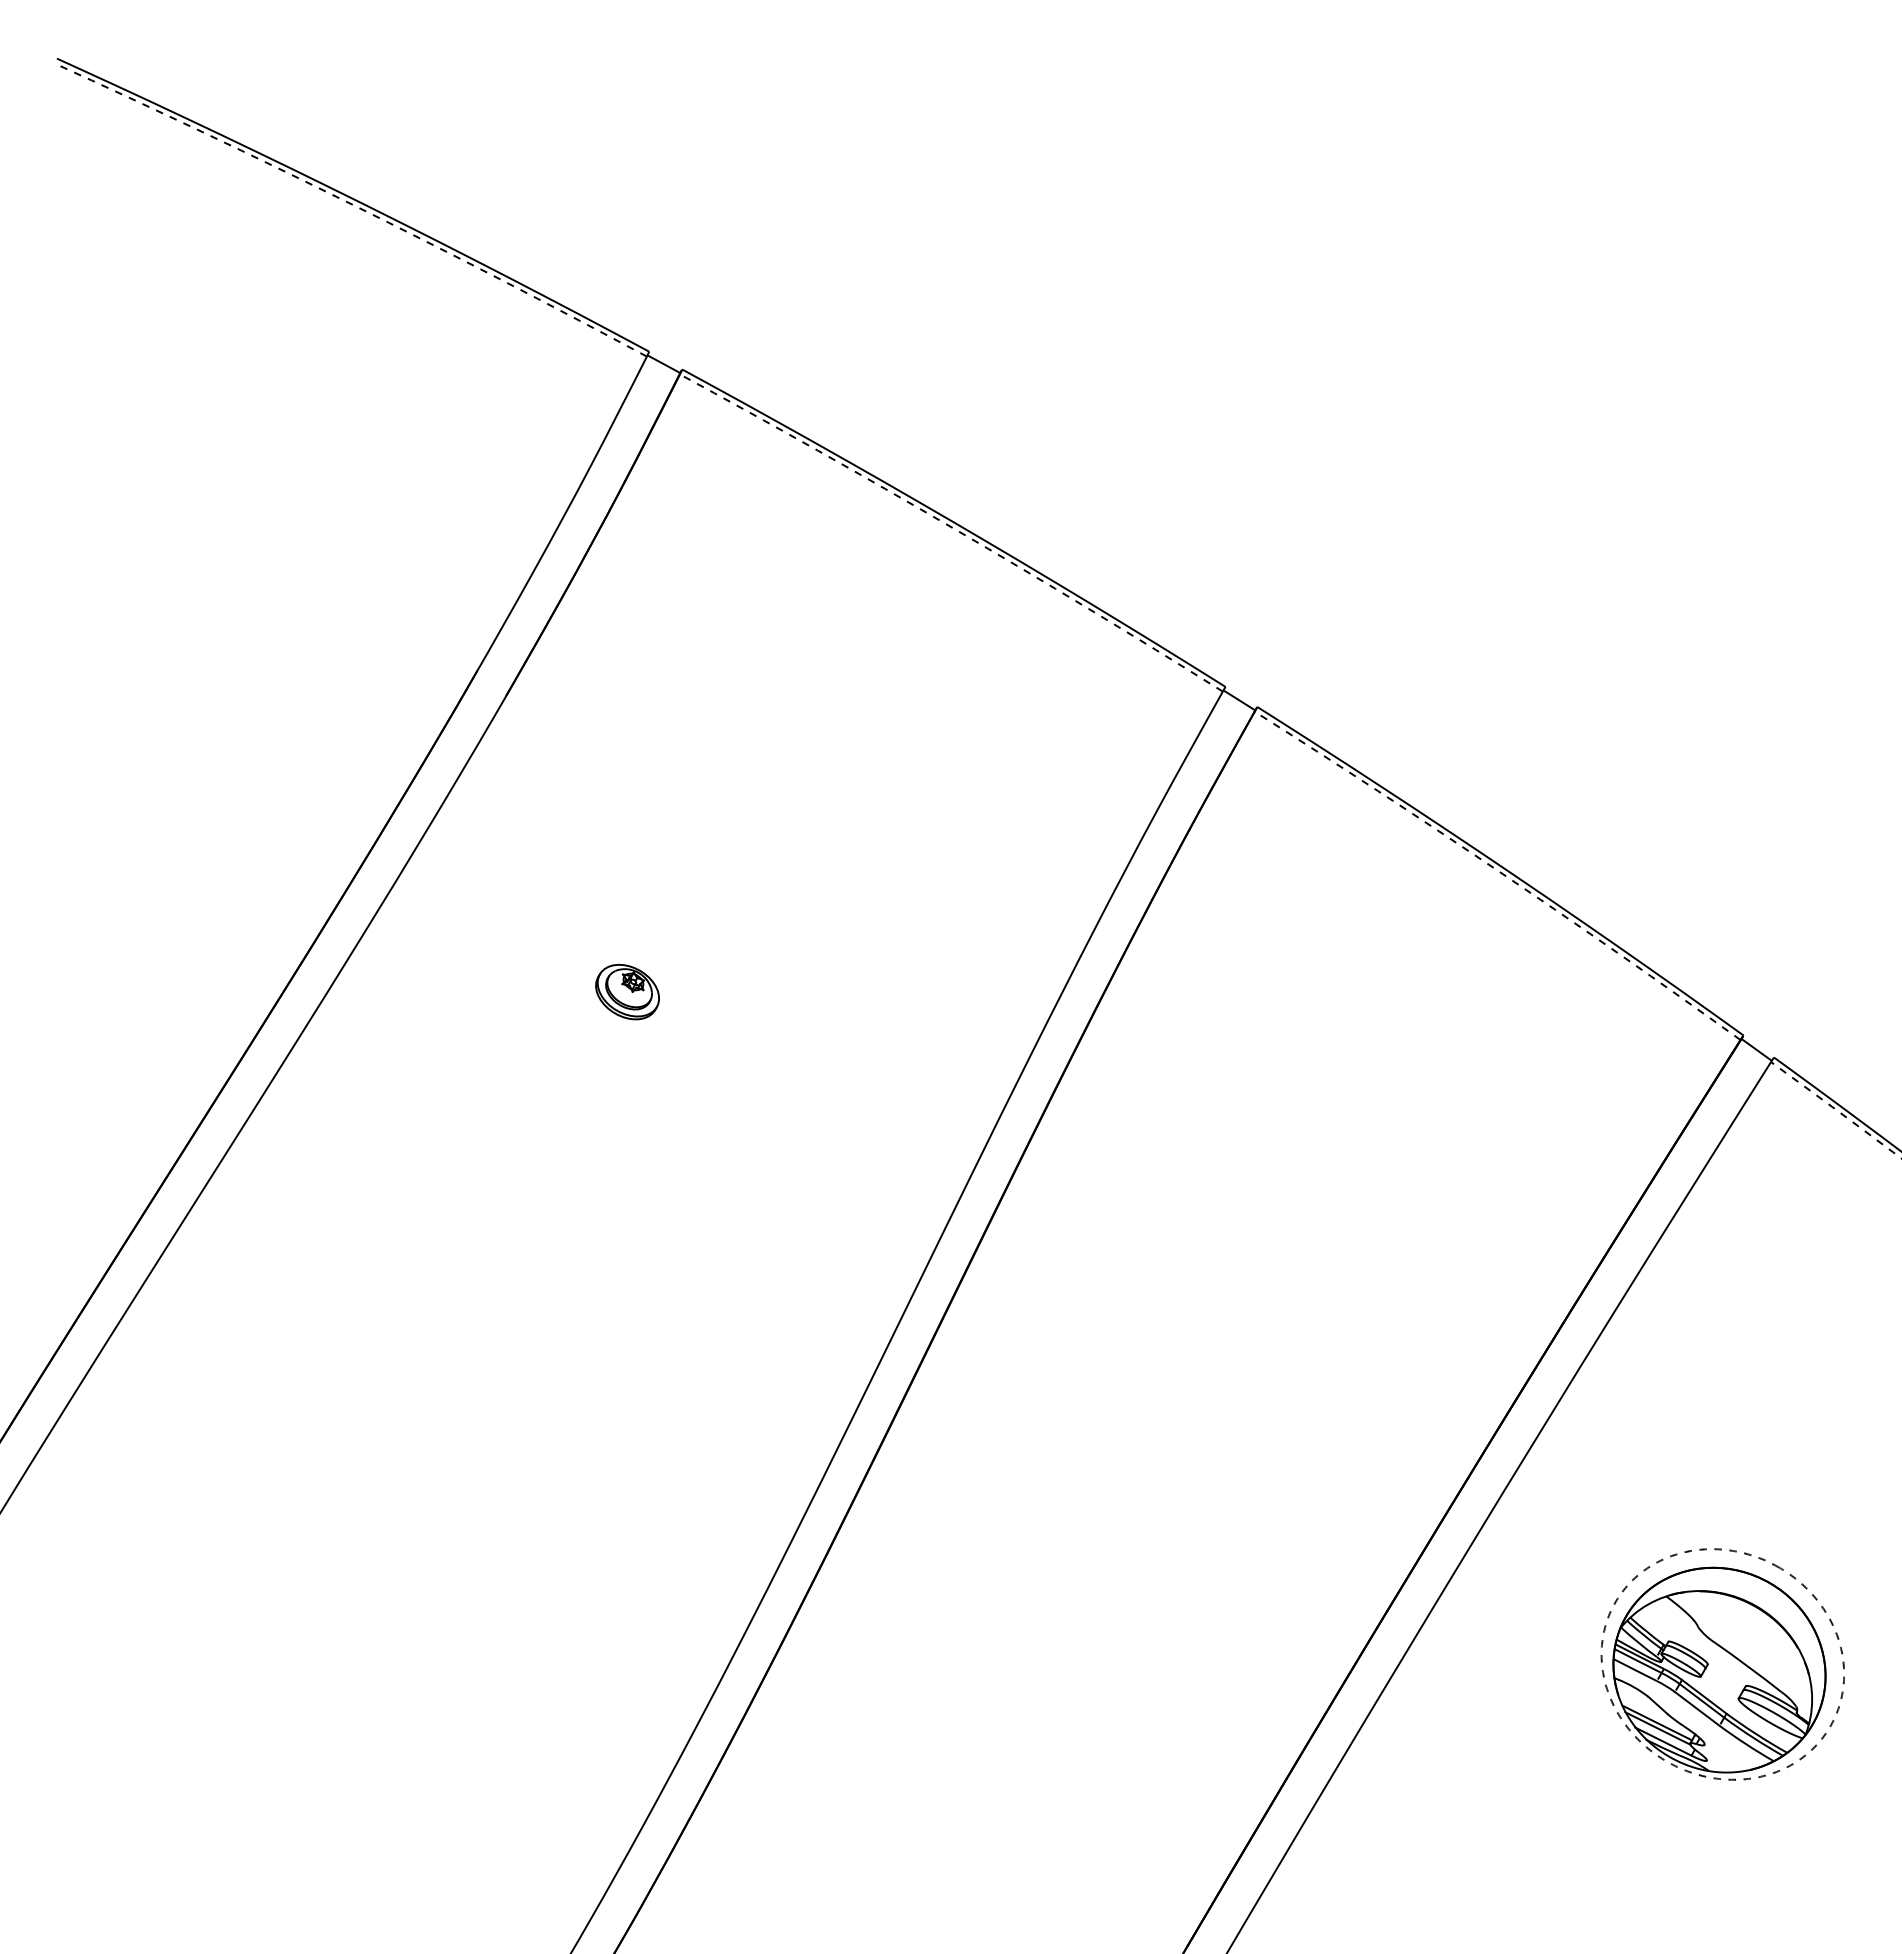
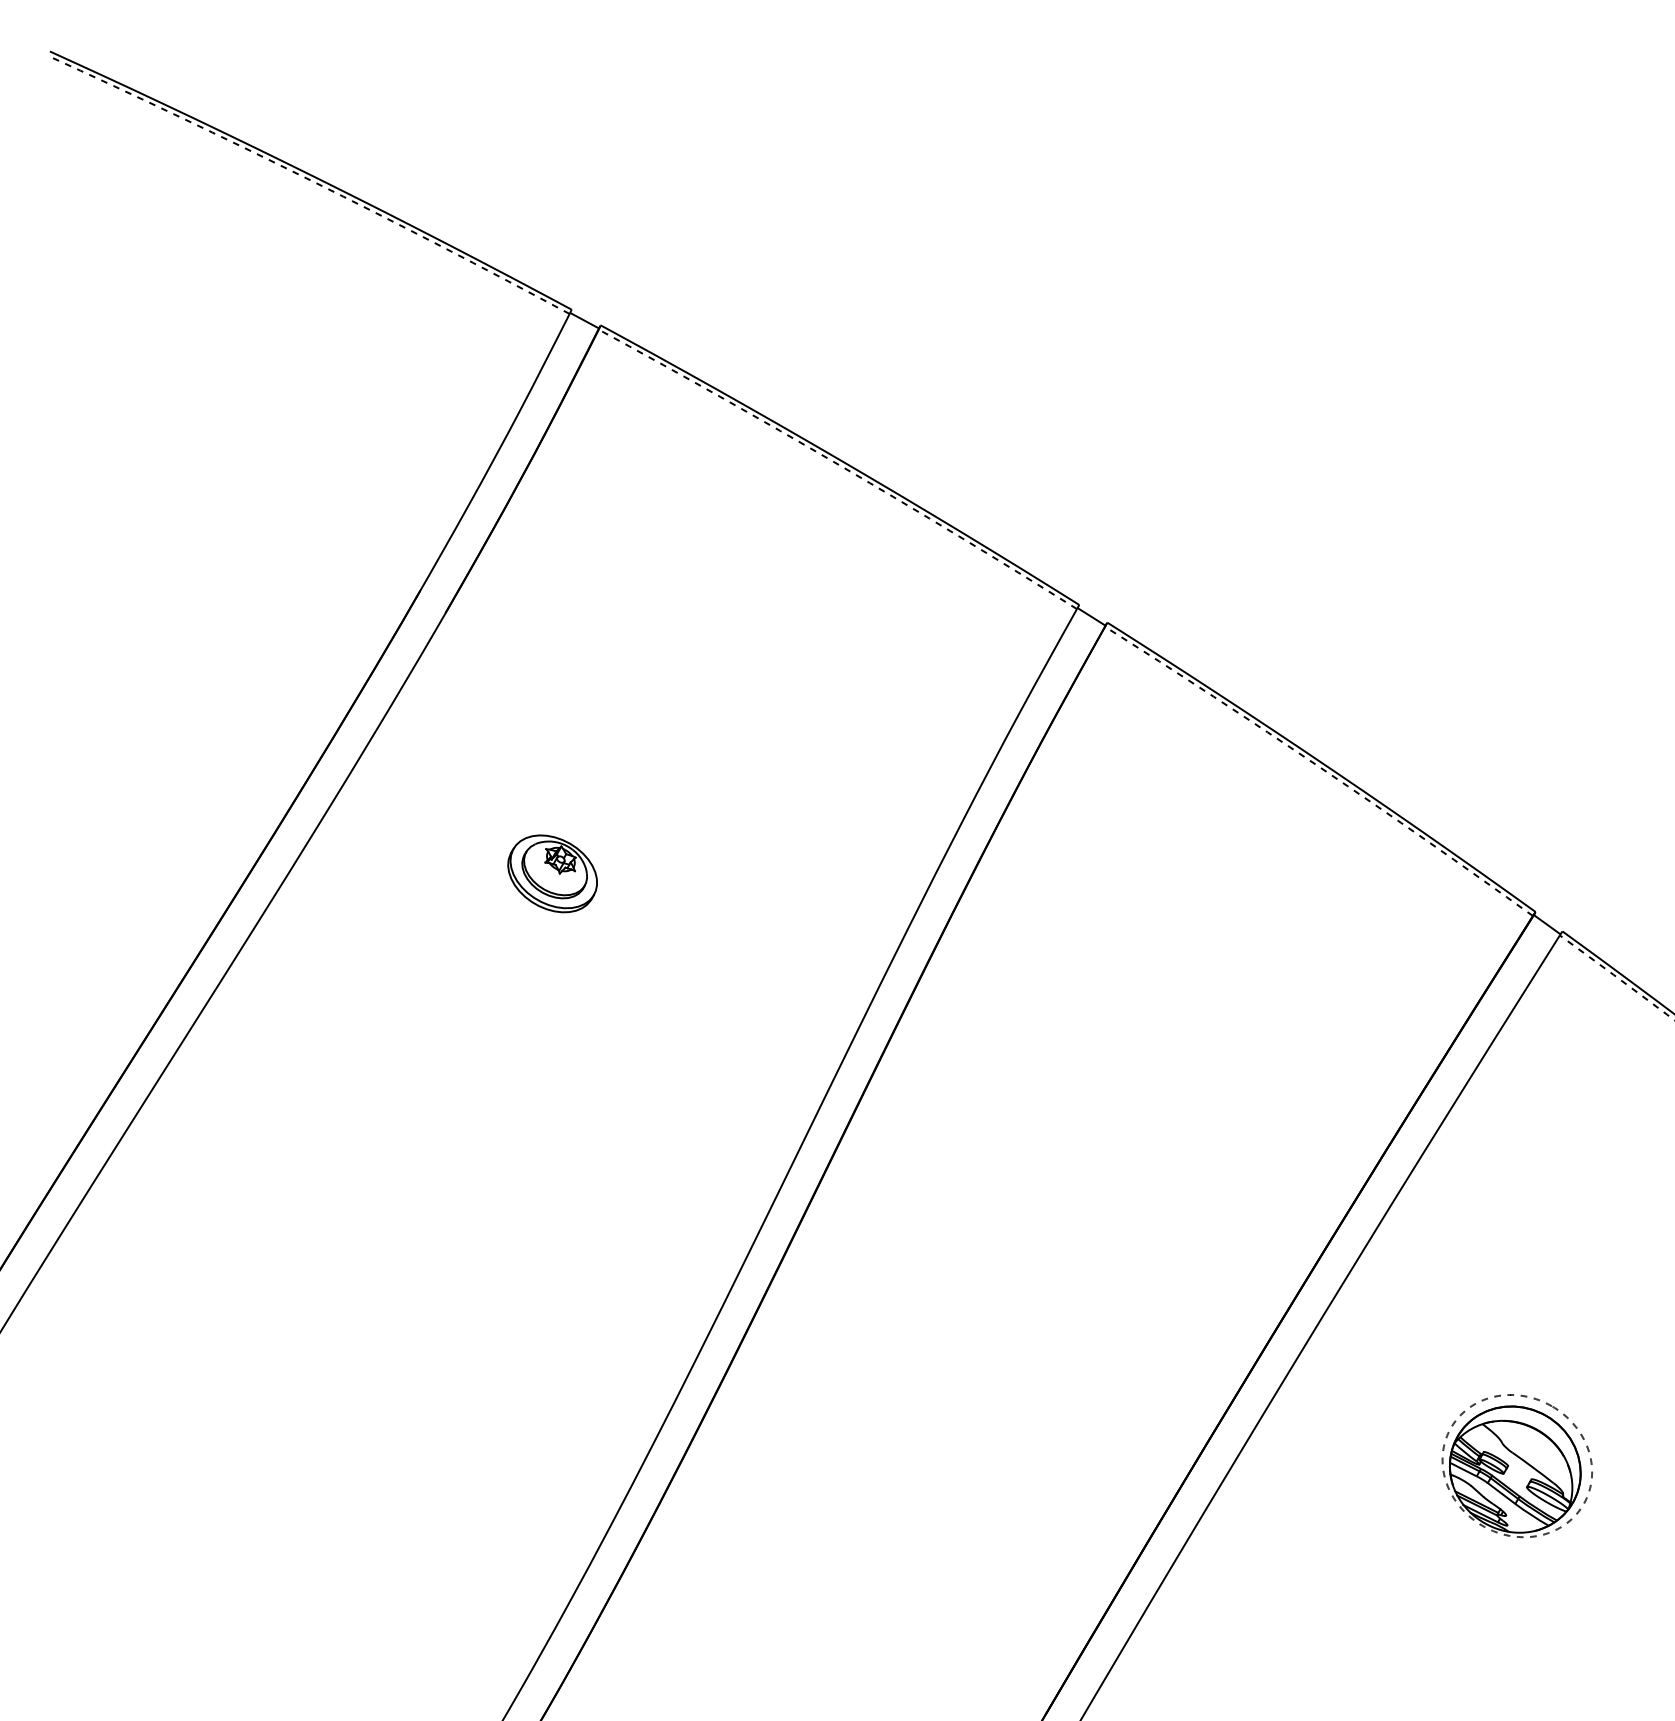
part: (627, 991) -> (552, 873), size x1.6
part: (1722, 1664) -> (1517, 1466), size x0.7

